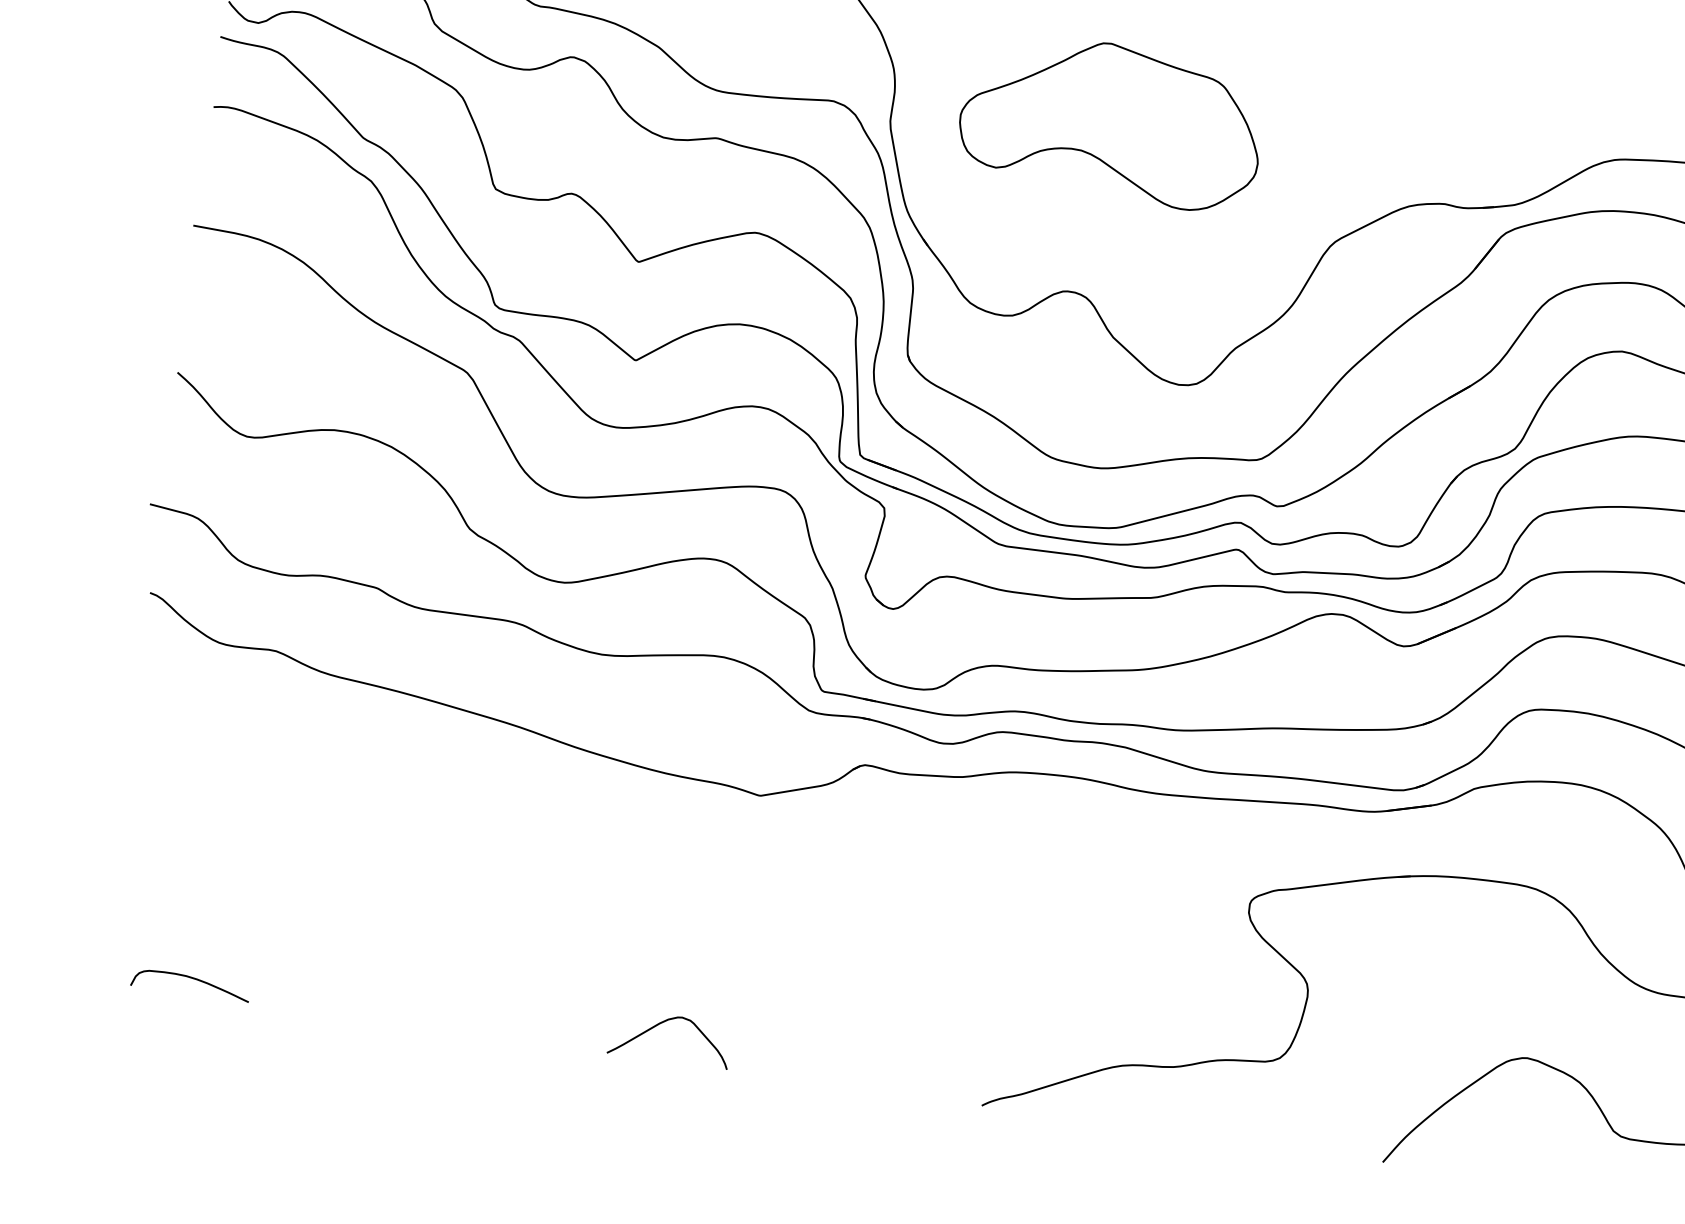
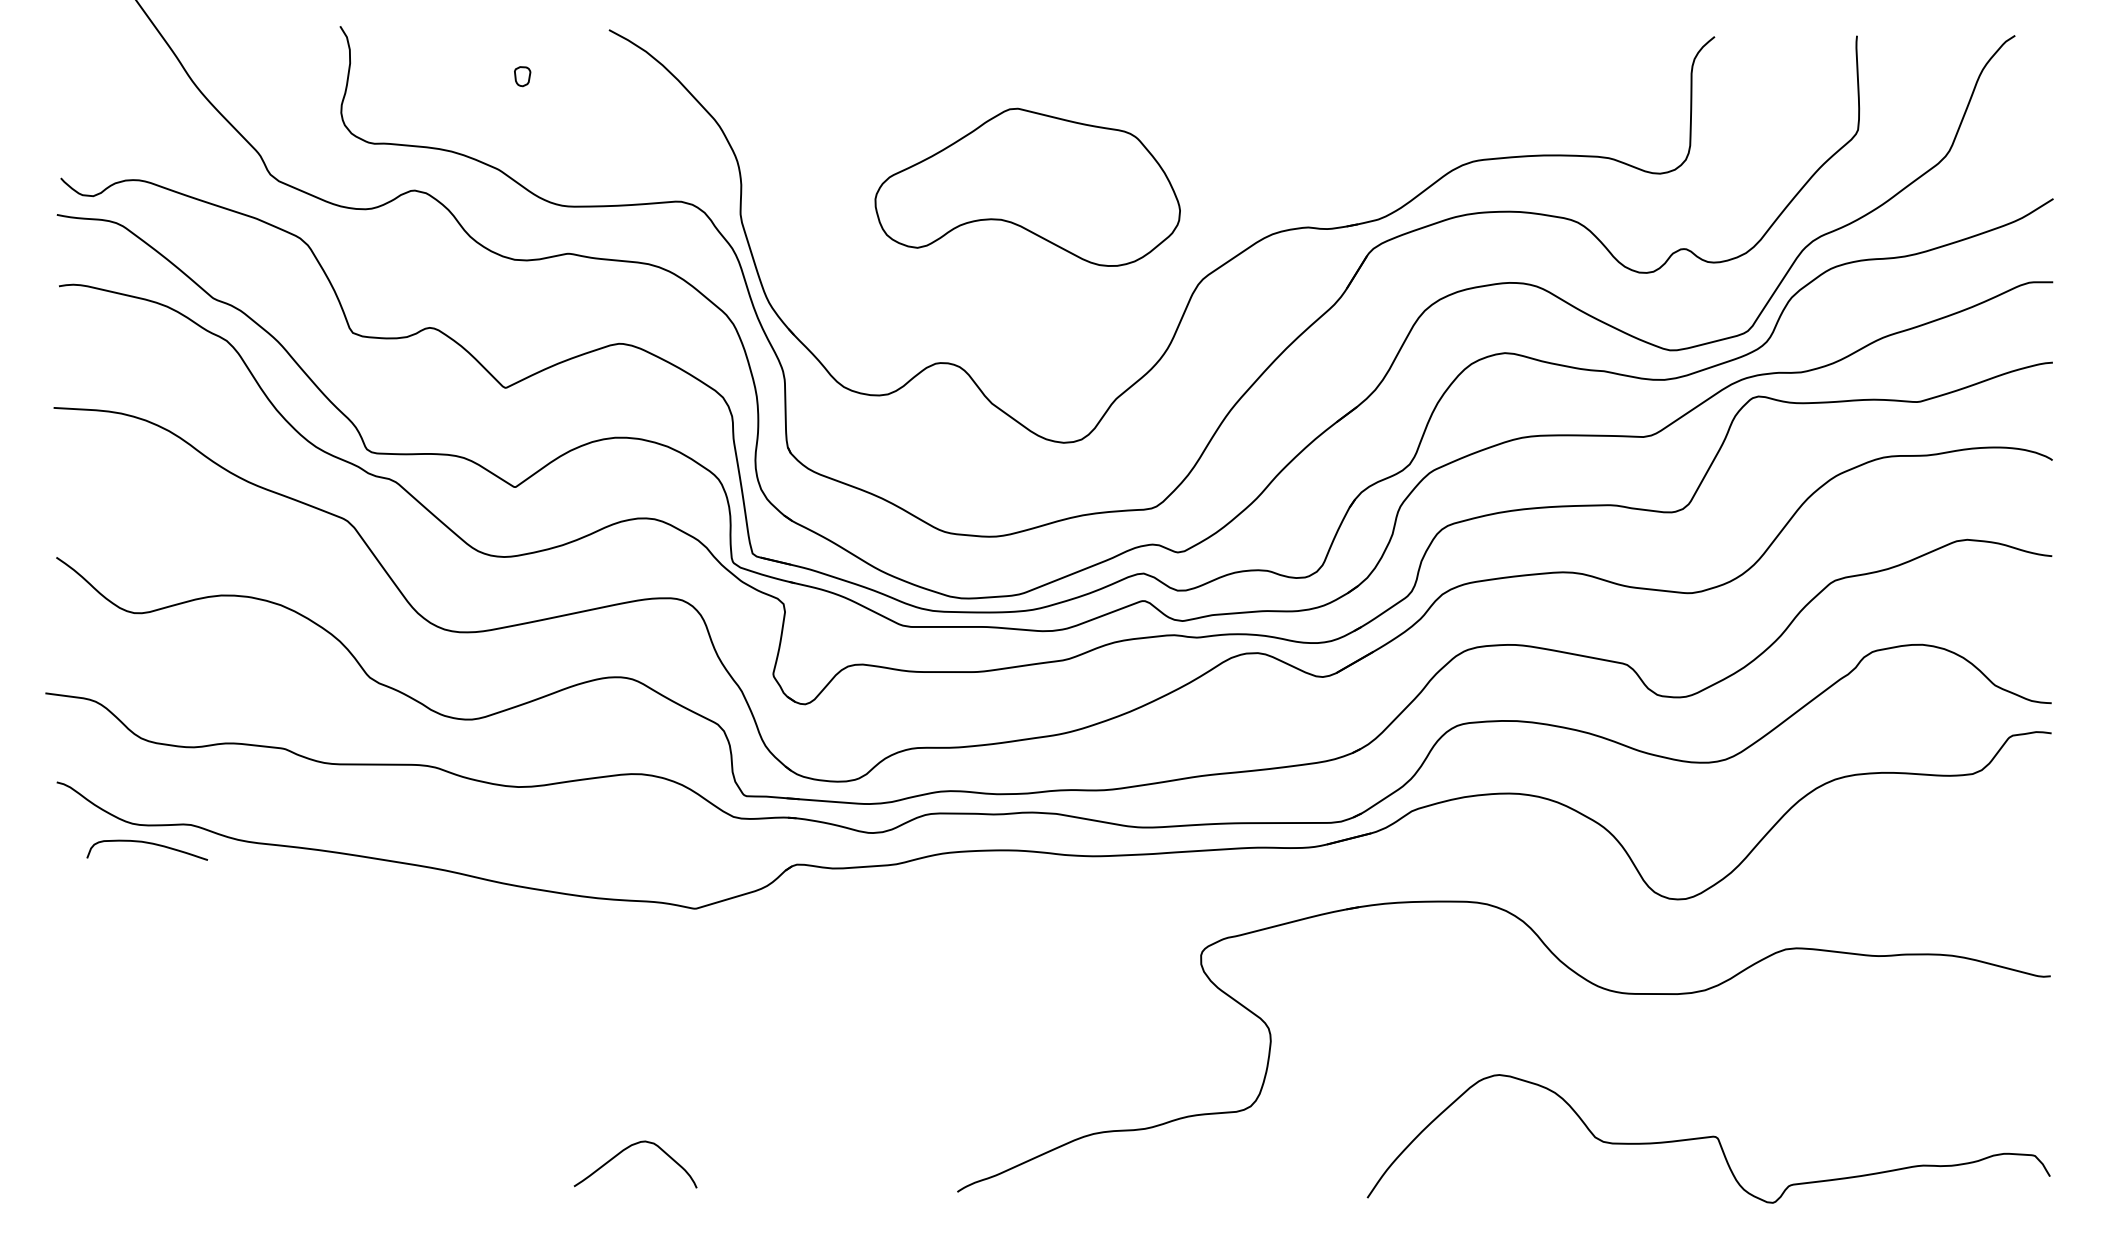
part: (1111, 121) -> (1027, 186), moved
curve: (190, 978) -> (146, 843), moved

